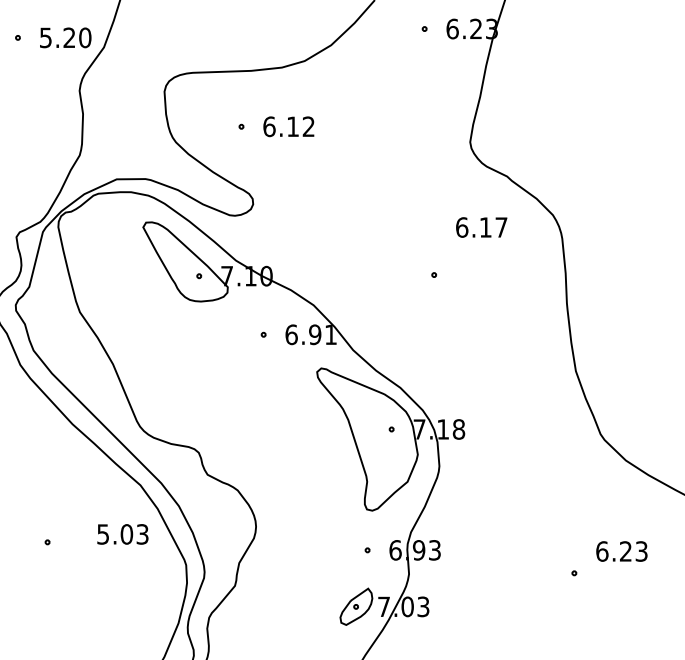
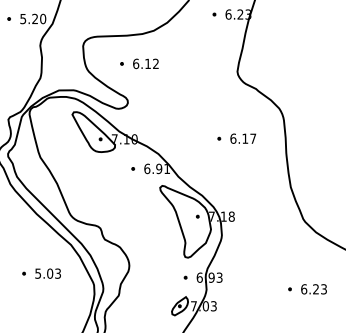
text: (482, 226) -> (243, 138), moved
text: (121, 534) -> (47, 273), moved
text: (620, 551) -> (313, 289), moved

